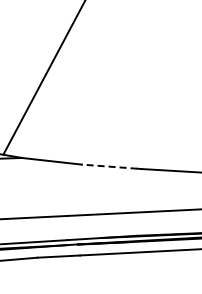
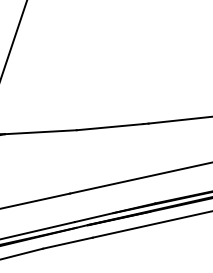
line: (109, 166) -> (109, 126), dashed -> solid

